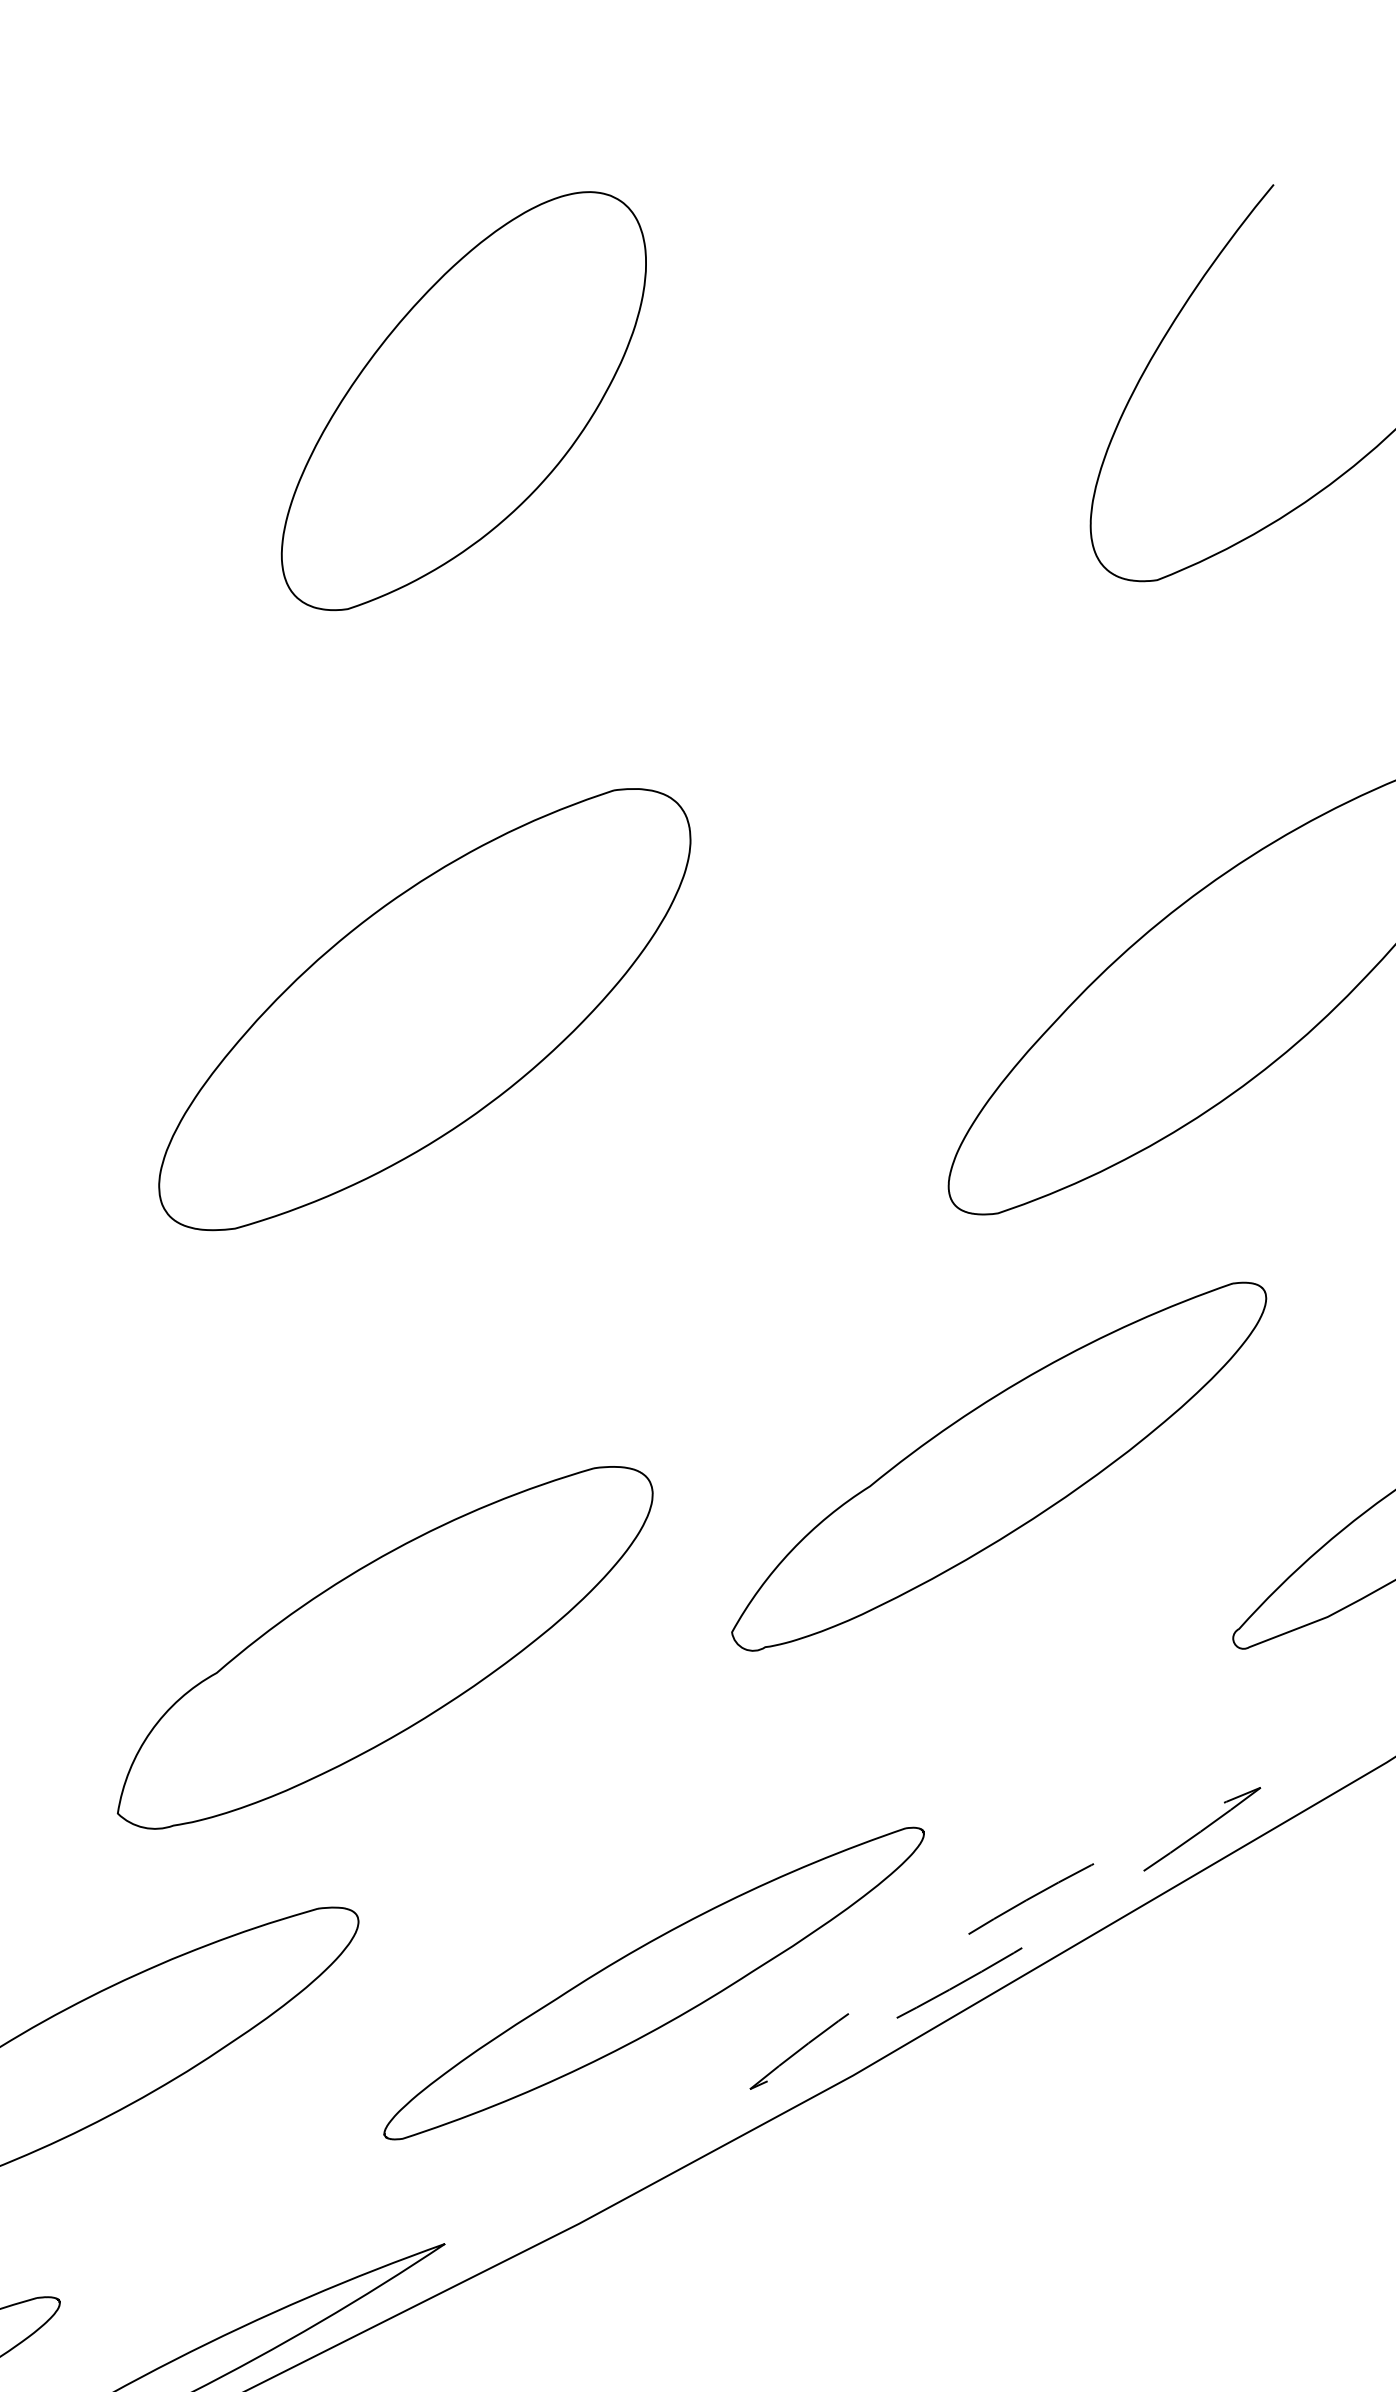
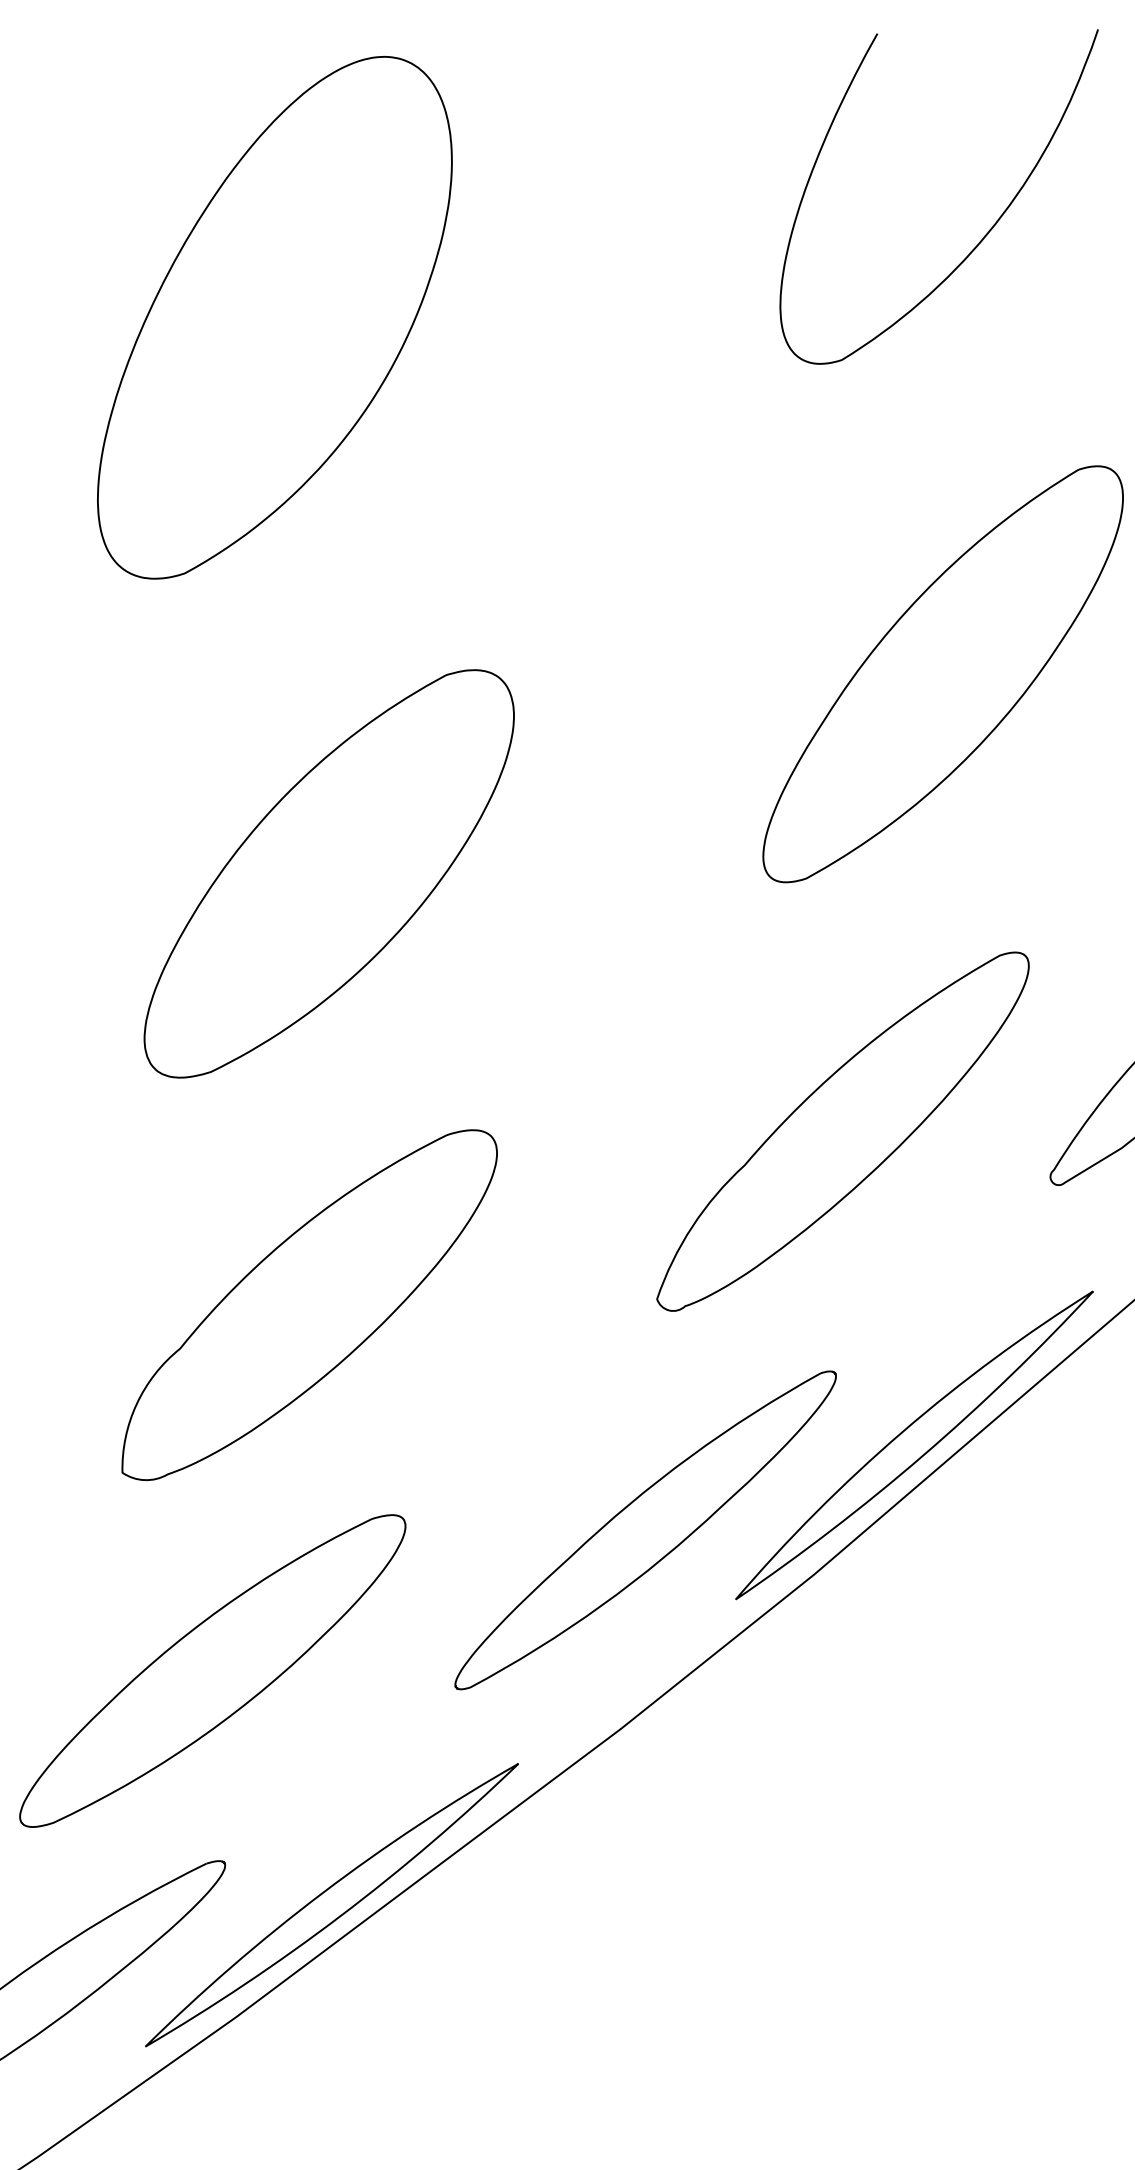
part: (465, 401) -> (274, 317), size x1.43
part: (424, 1009) -> (328, 873), moved
part: (998, 1466) -> (842, 1131), moved
part: (386, 1648) -> (309, 1305), moved
line: (754, 2086) -> (738, 1596), dashed -> solid

